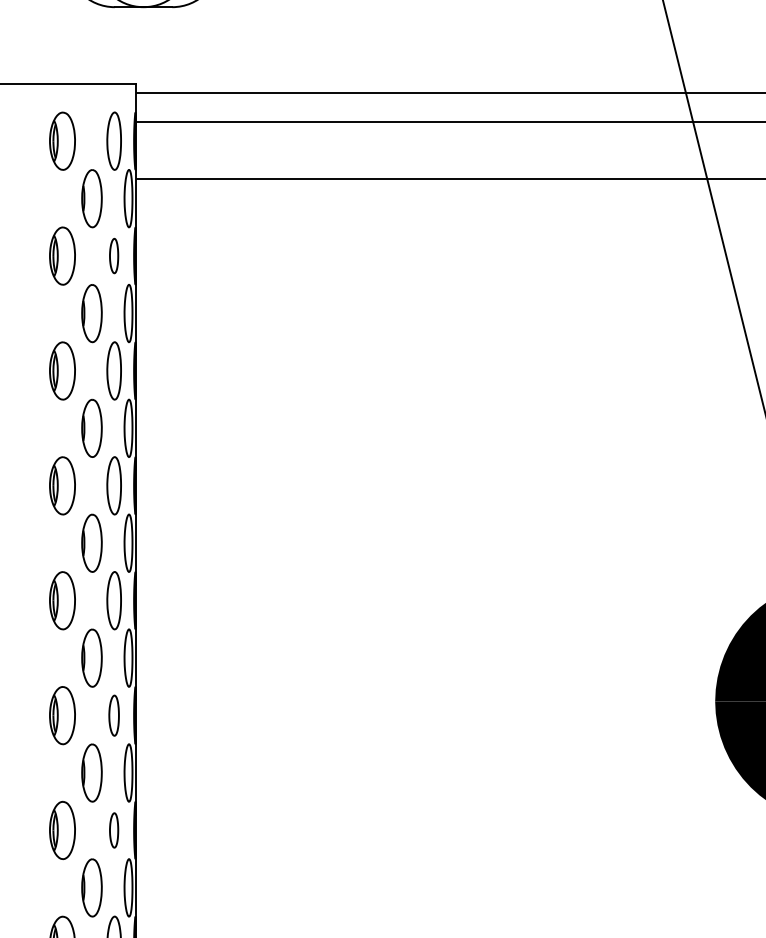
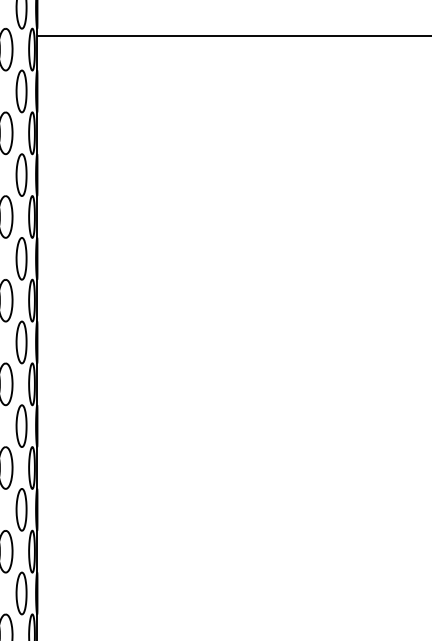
part: (113, 255) -> (21, 91), size x1.67
part: (113, 715) -> (21, 426), size x1.43
part: (113, 830) -> (21, 509), size x1.67

